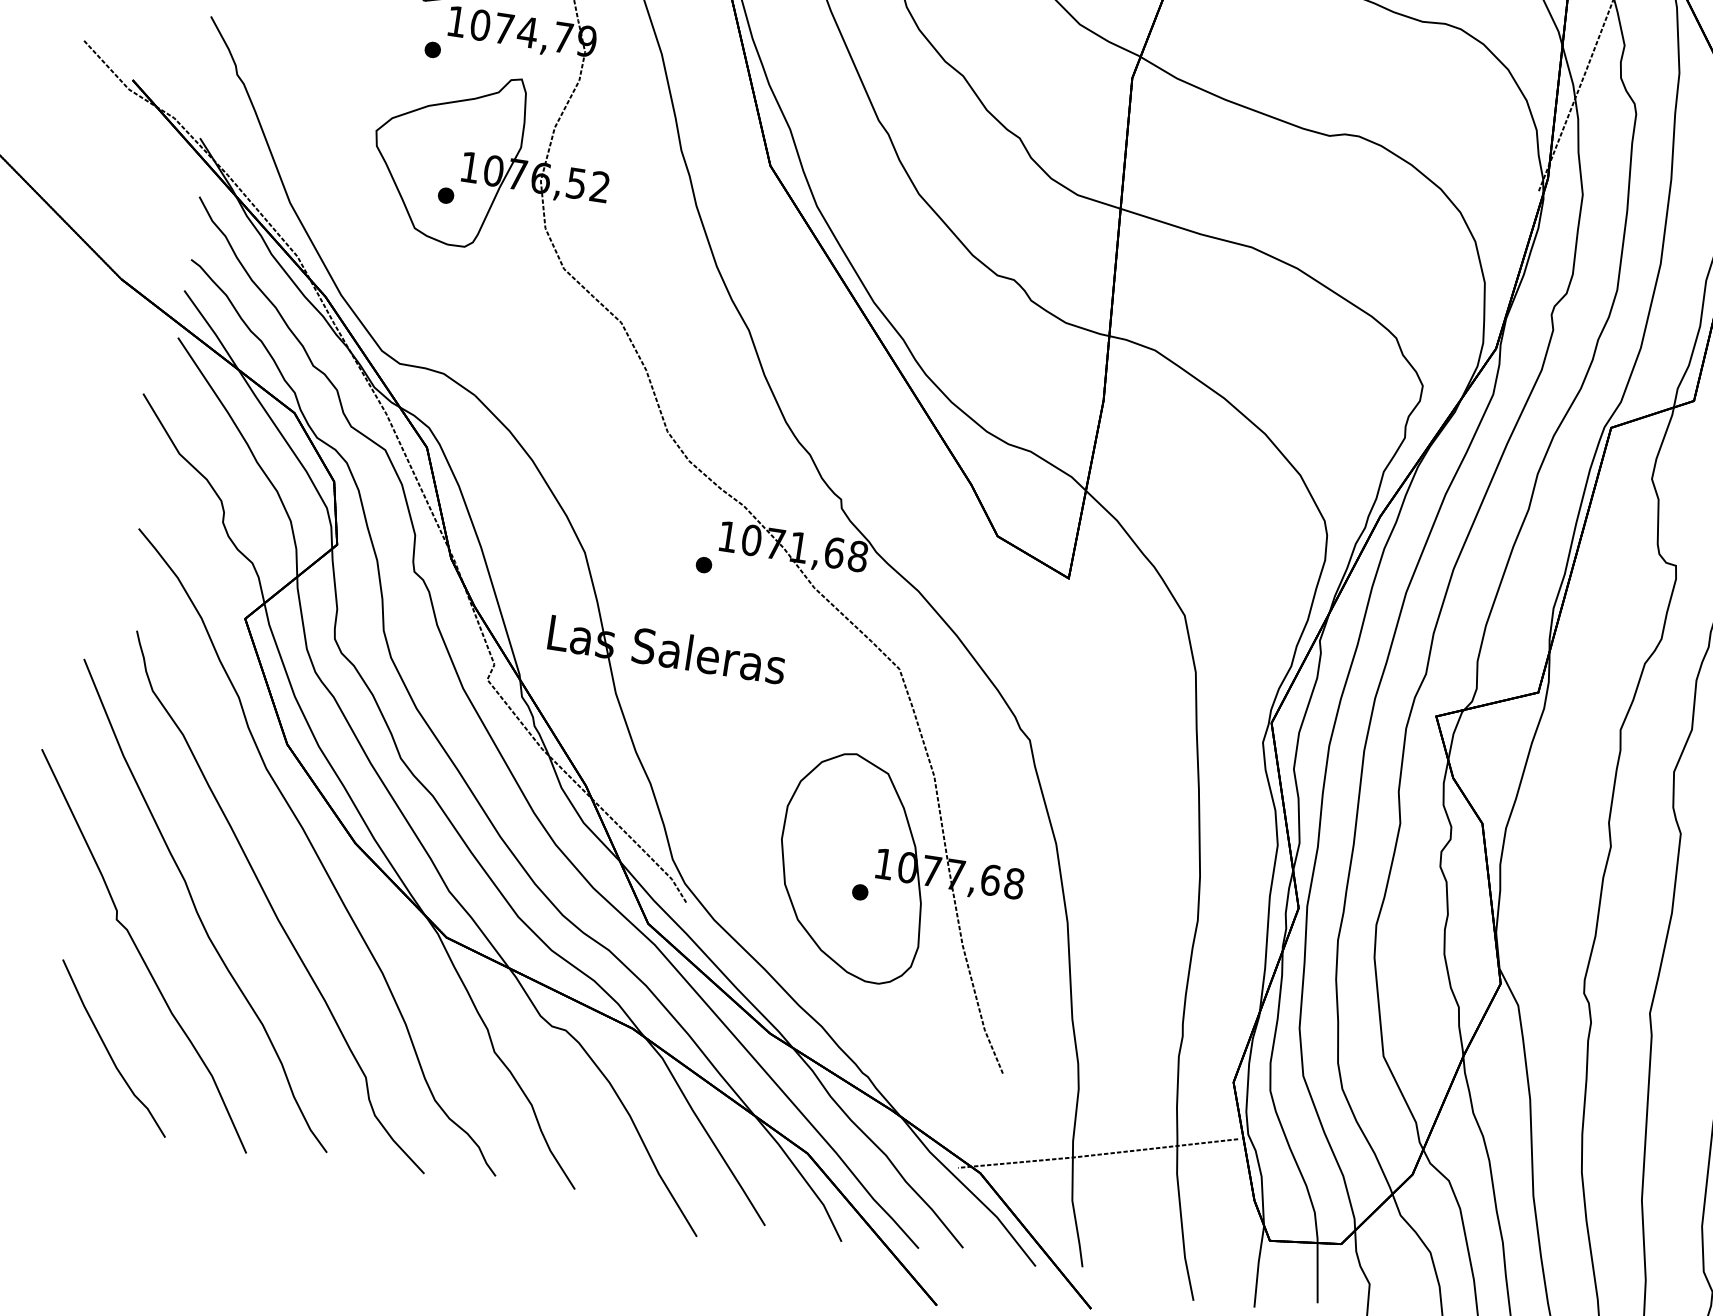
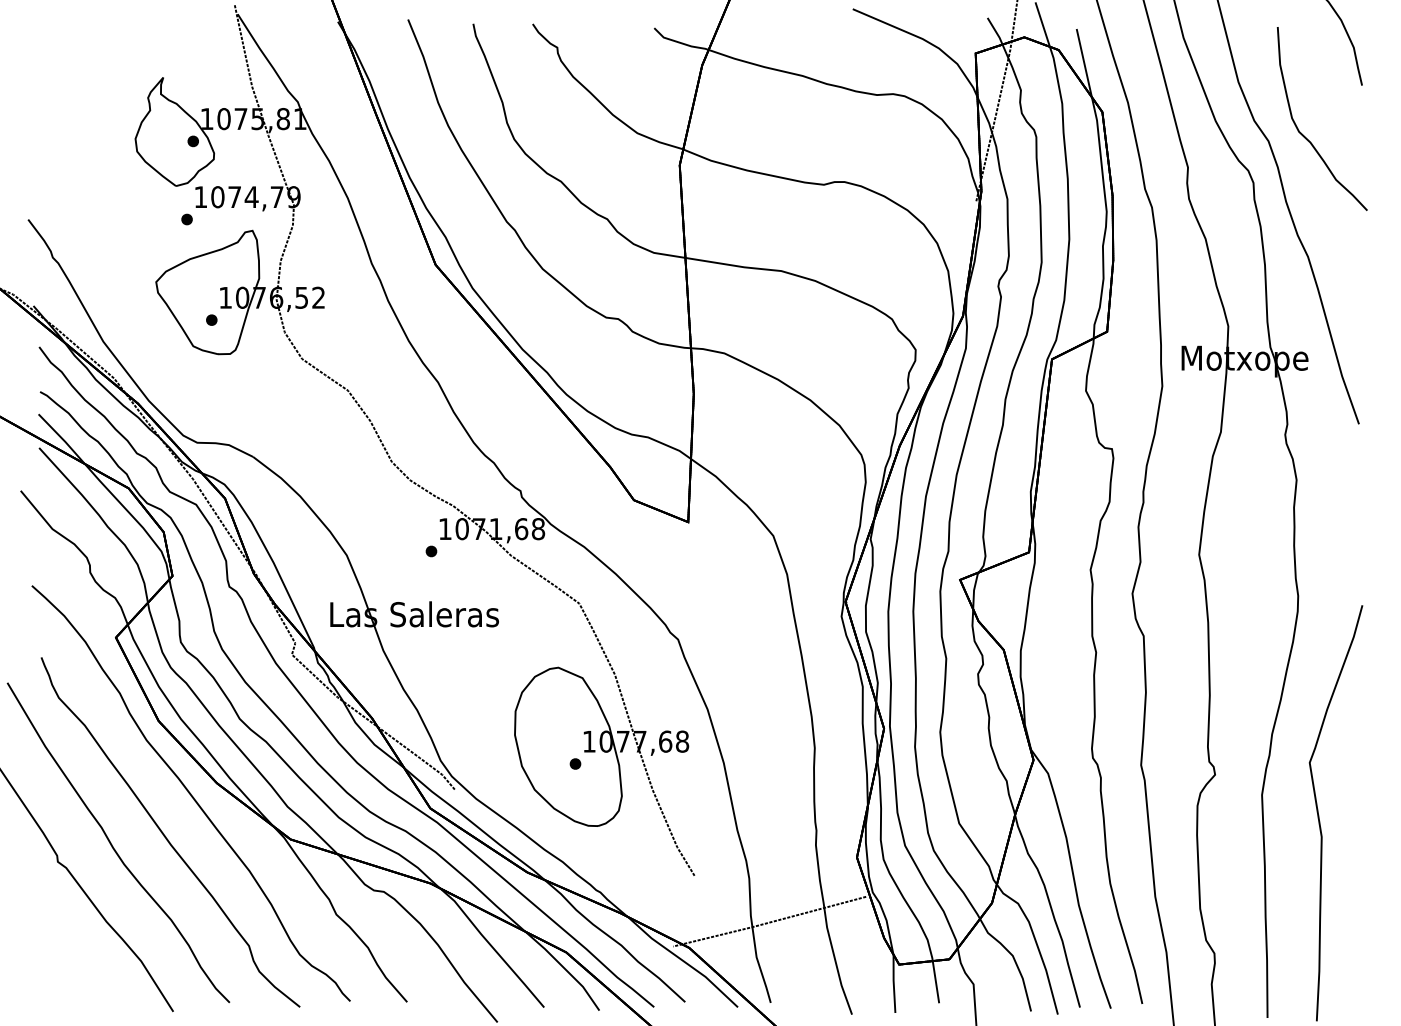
curve: (109, 1050) -> (66, 954), removed

